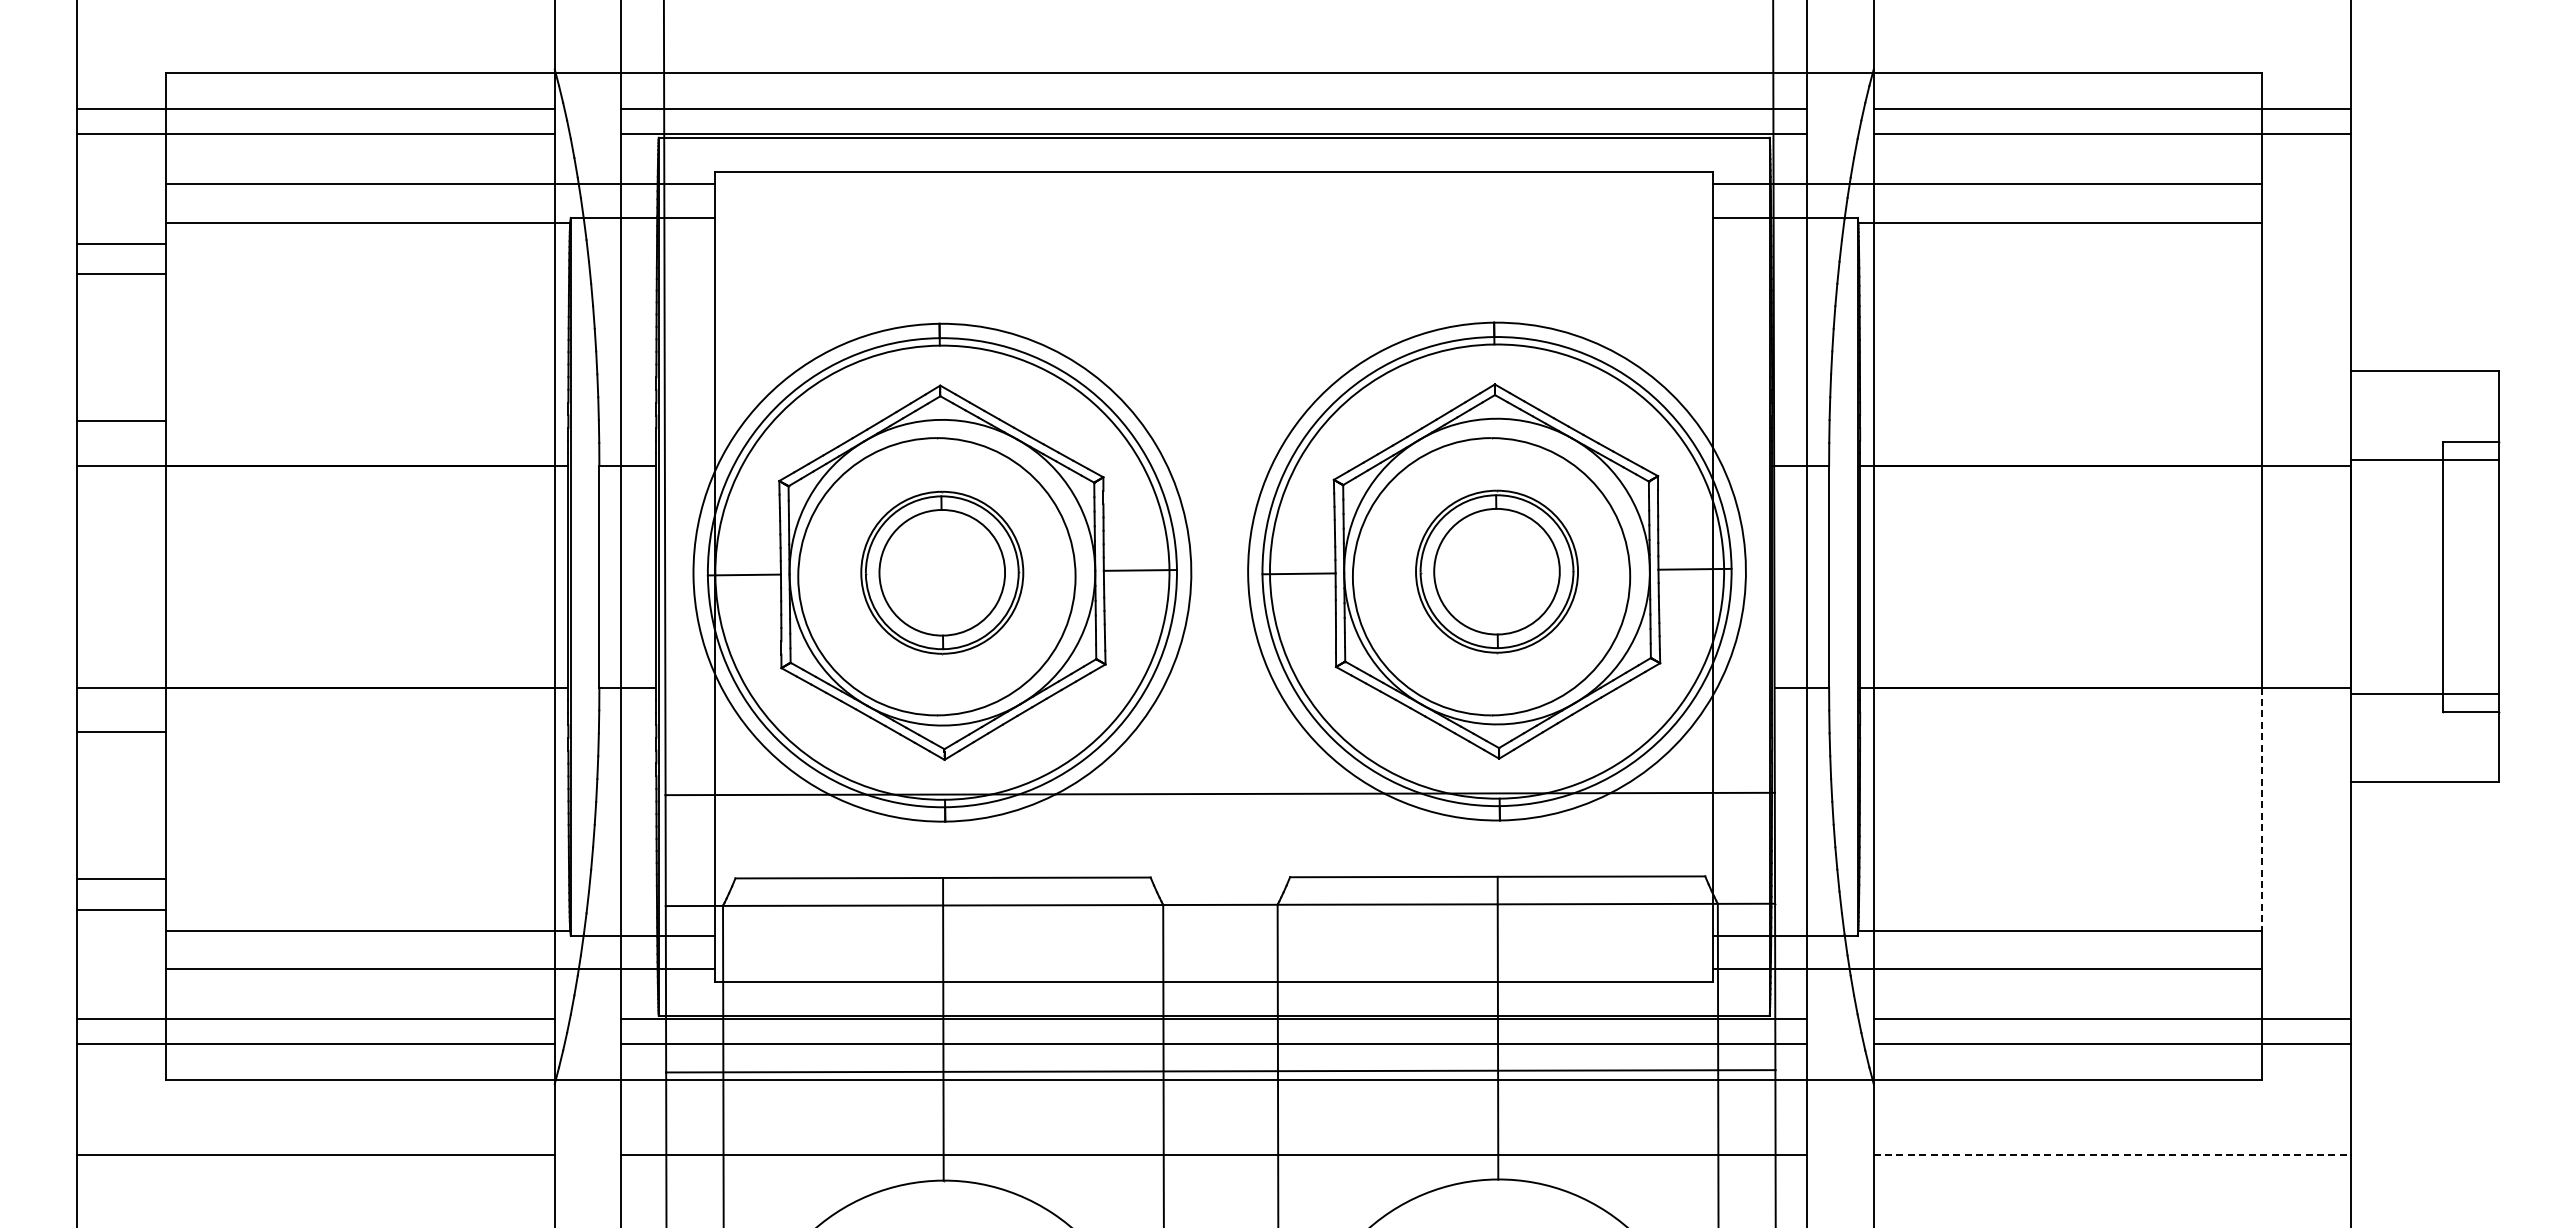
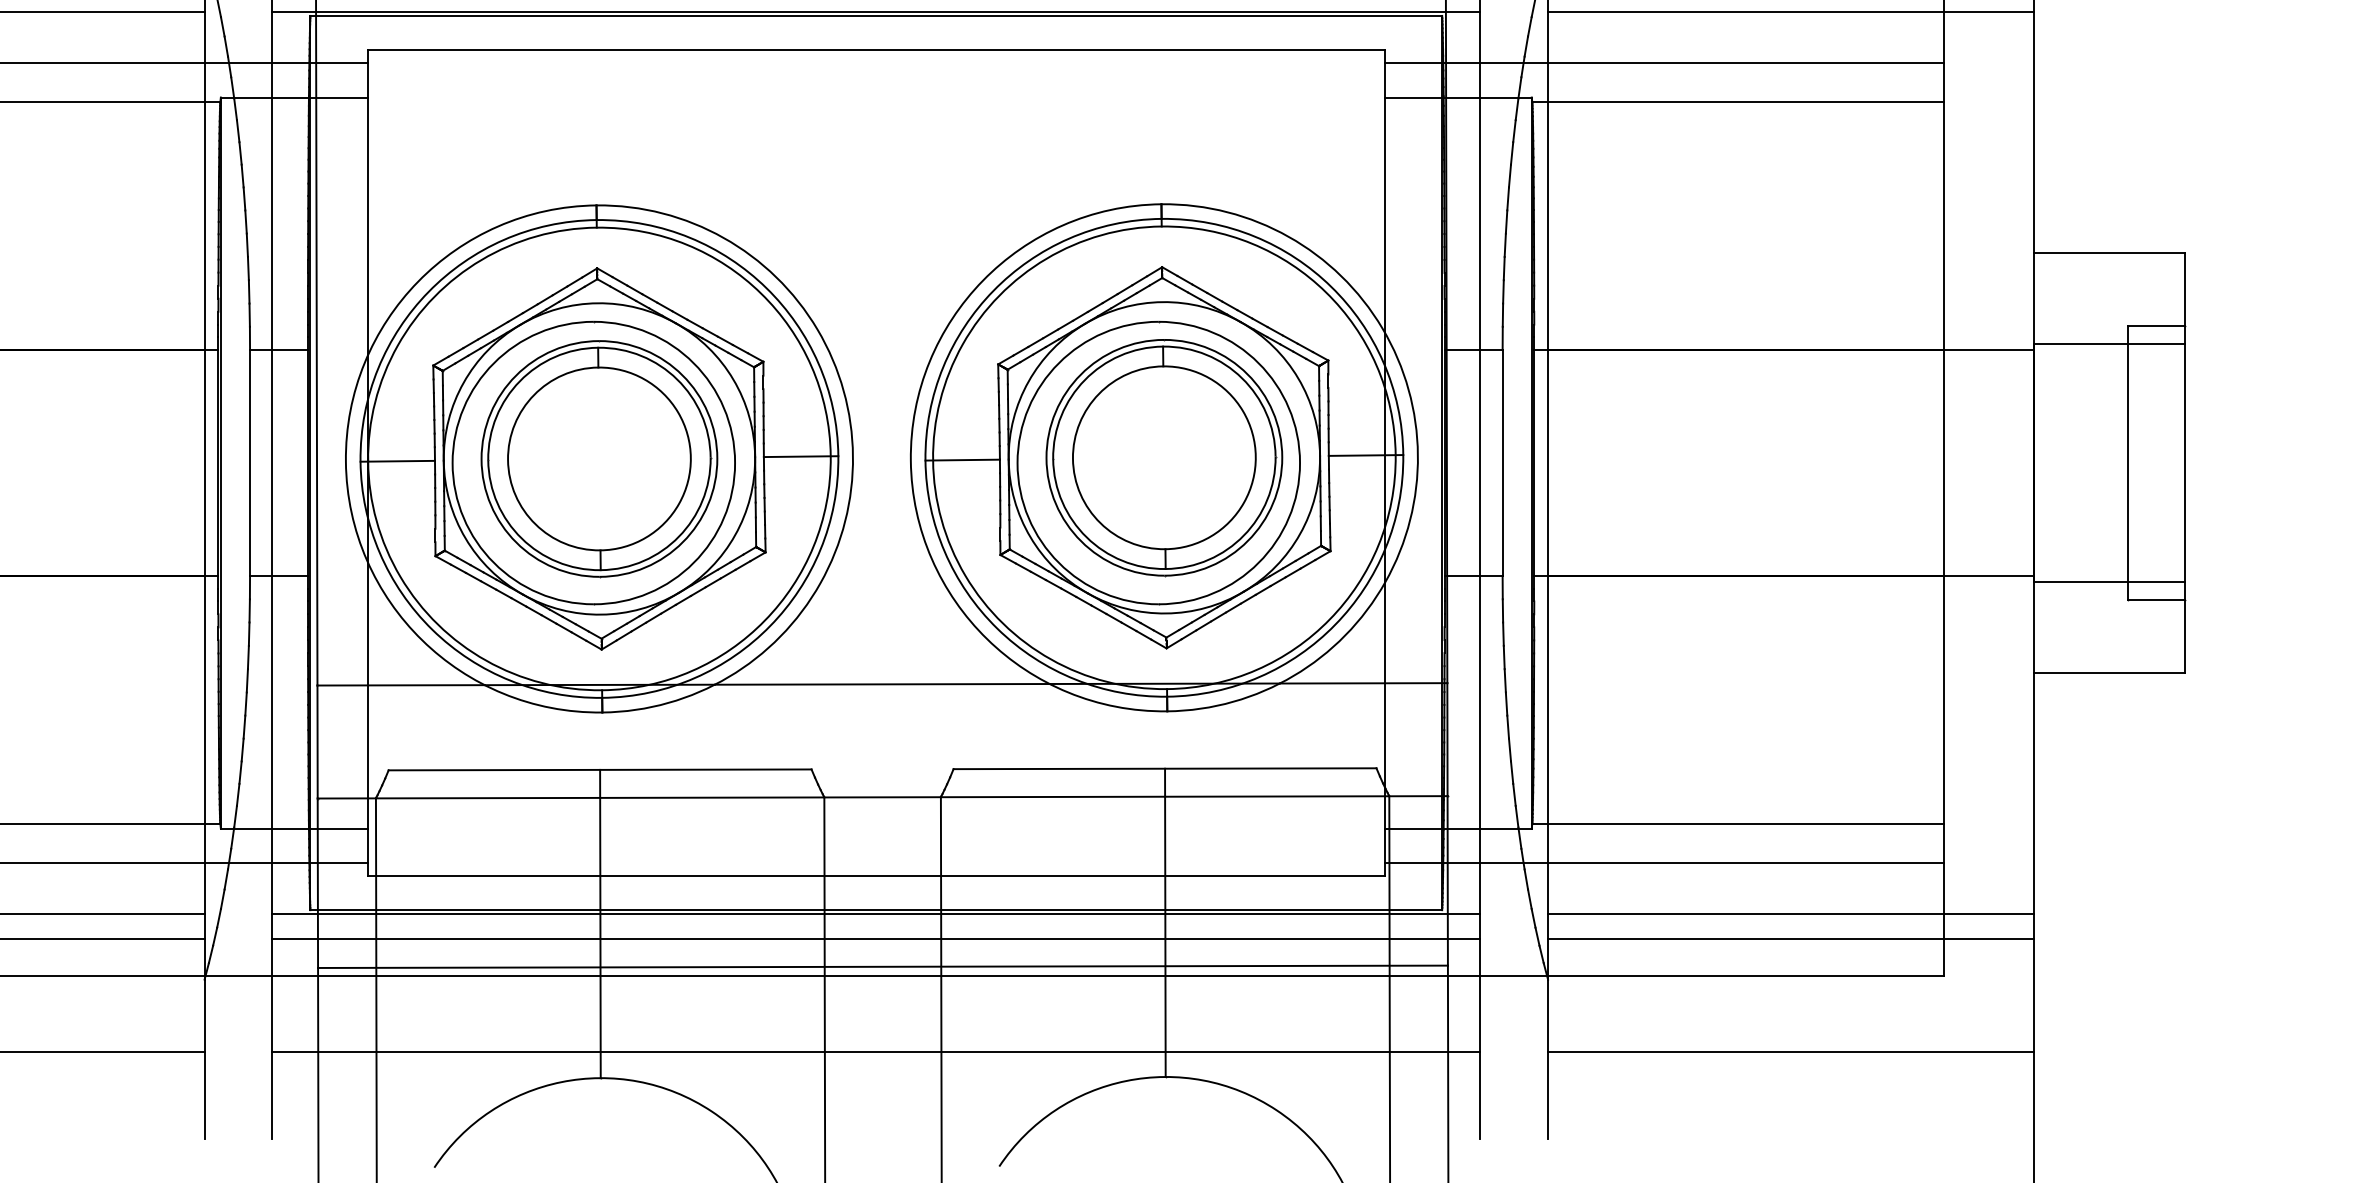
part: (1496, 571) -> (1163, 457), size x1.43
part: (941, 572) -> (598, 458), size x1.43
line: (2262, 809) -> (1944, 700), dashed -> solid
line: (2112, 1154) -> (1791, 1051), dashed -> solid

